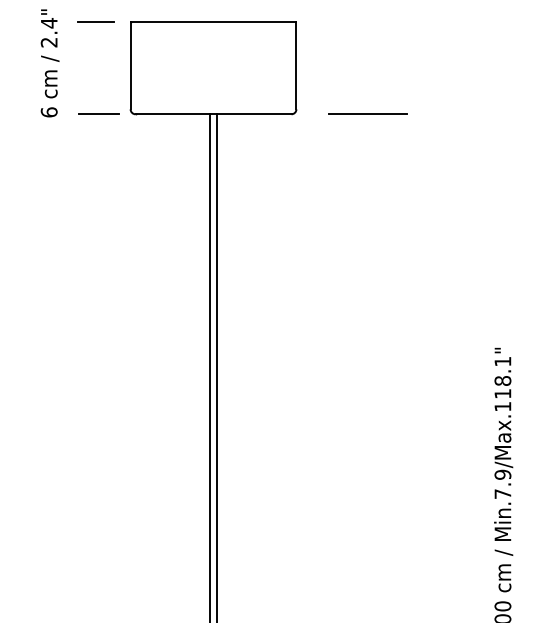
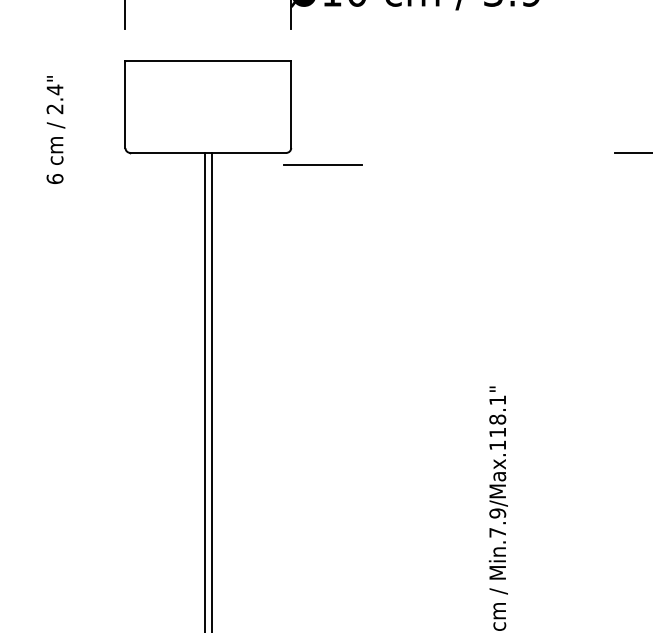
line: (96, 22) -> (91, 61), removed
text: (49, 62) -> (55, 129), moved
line: (98, 113) -> (93, 152), removed
line: (366, 113) -> (322, 164), moved

